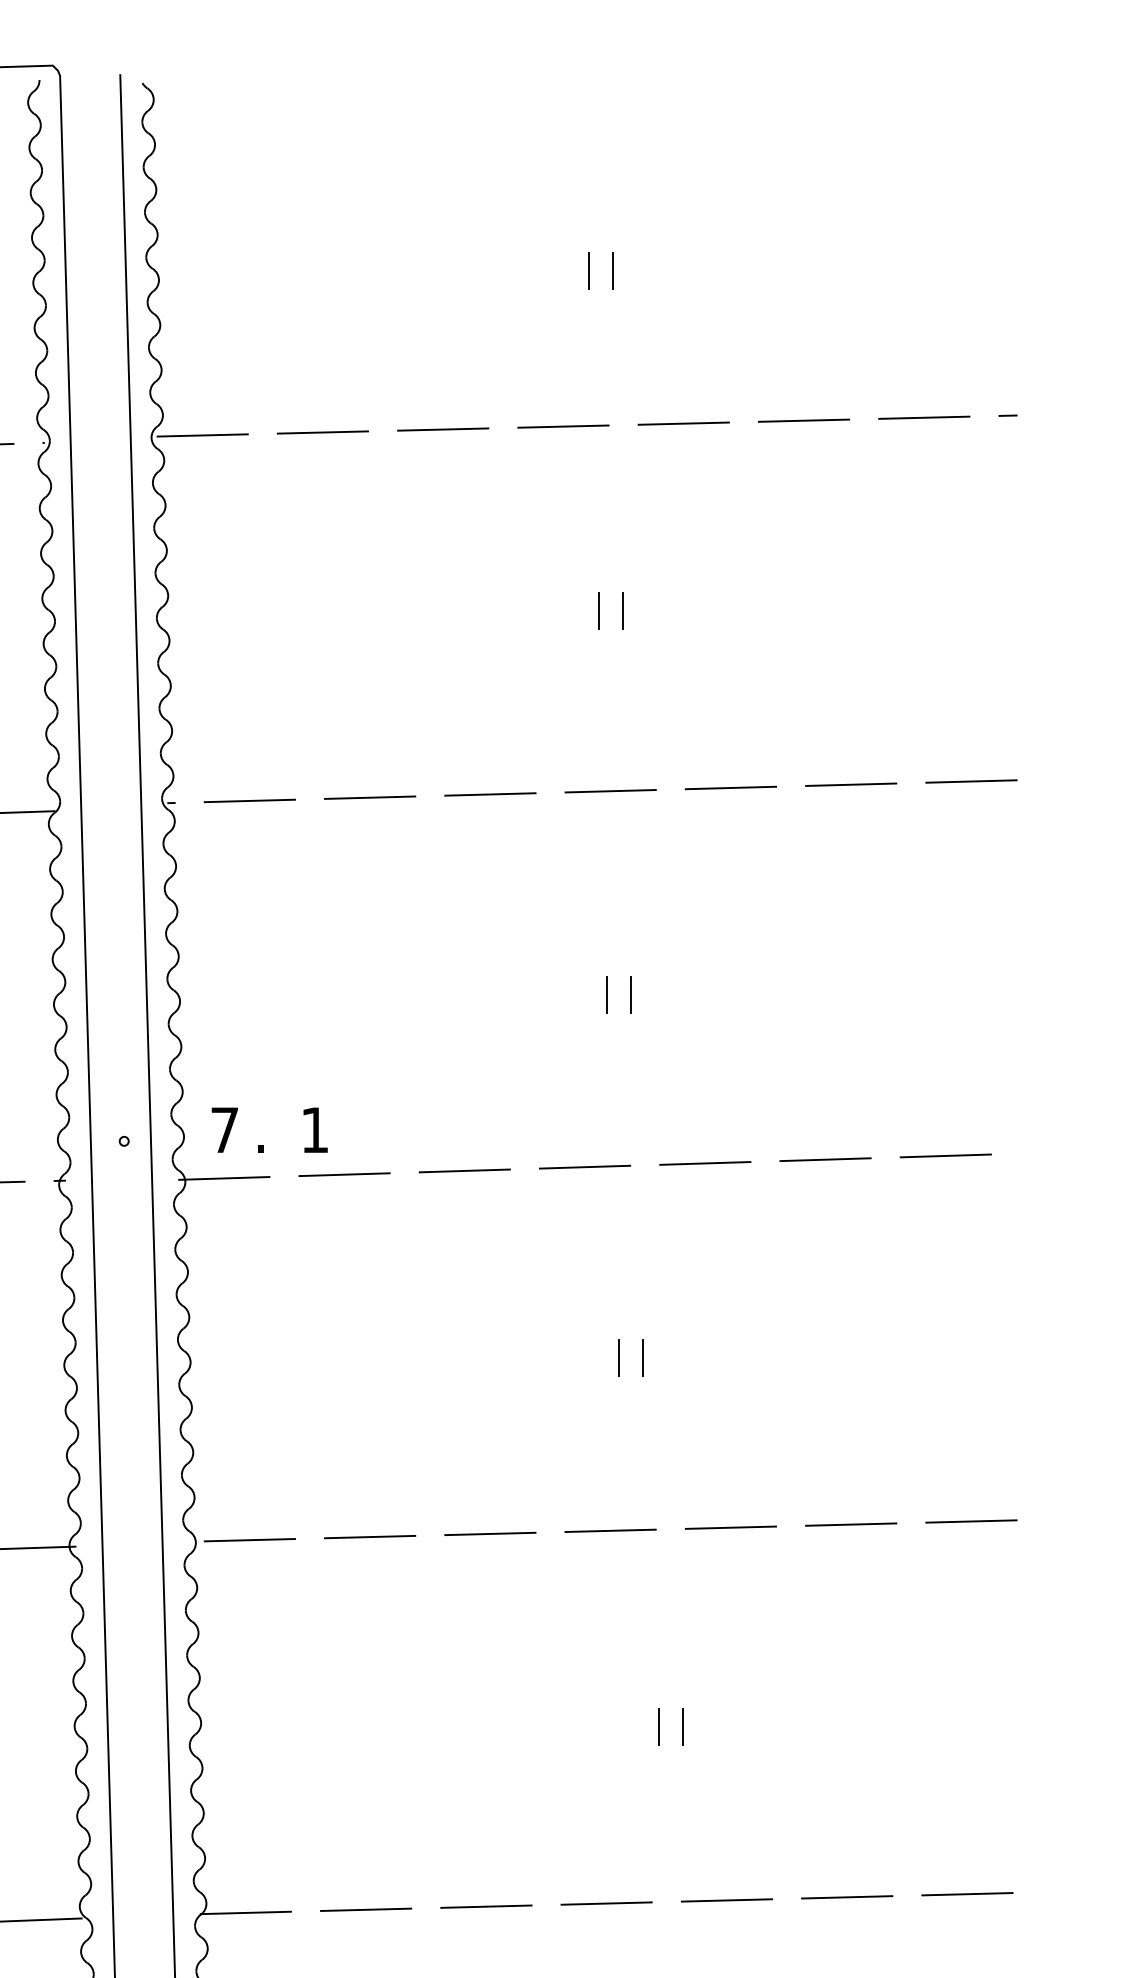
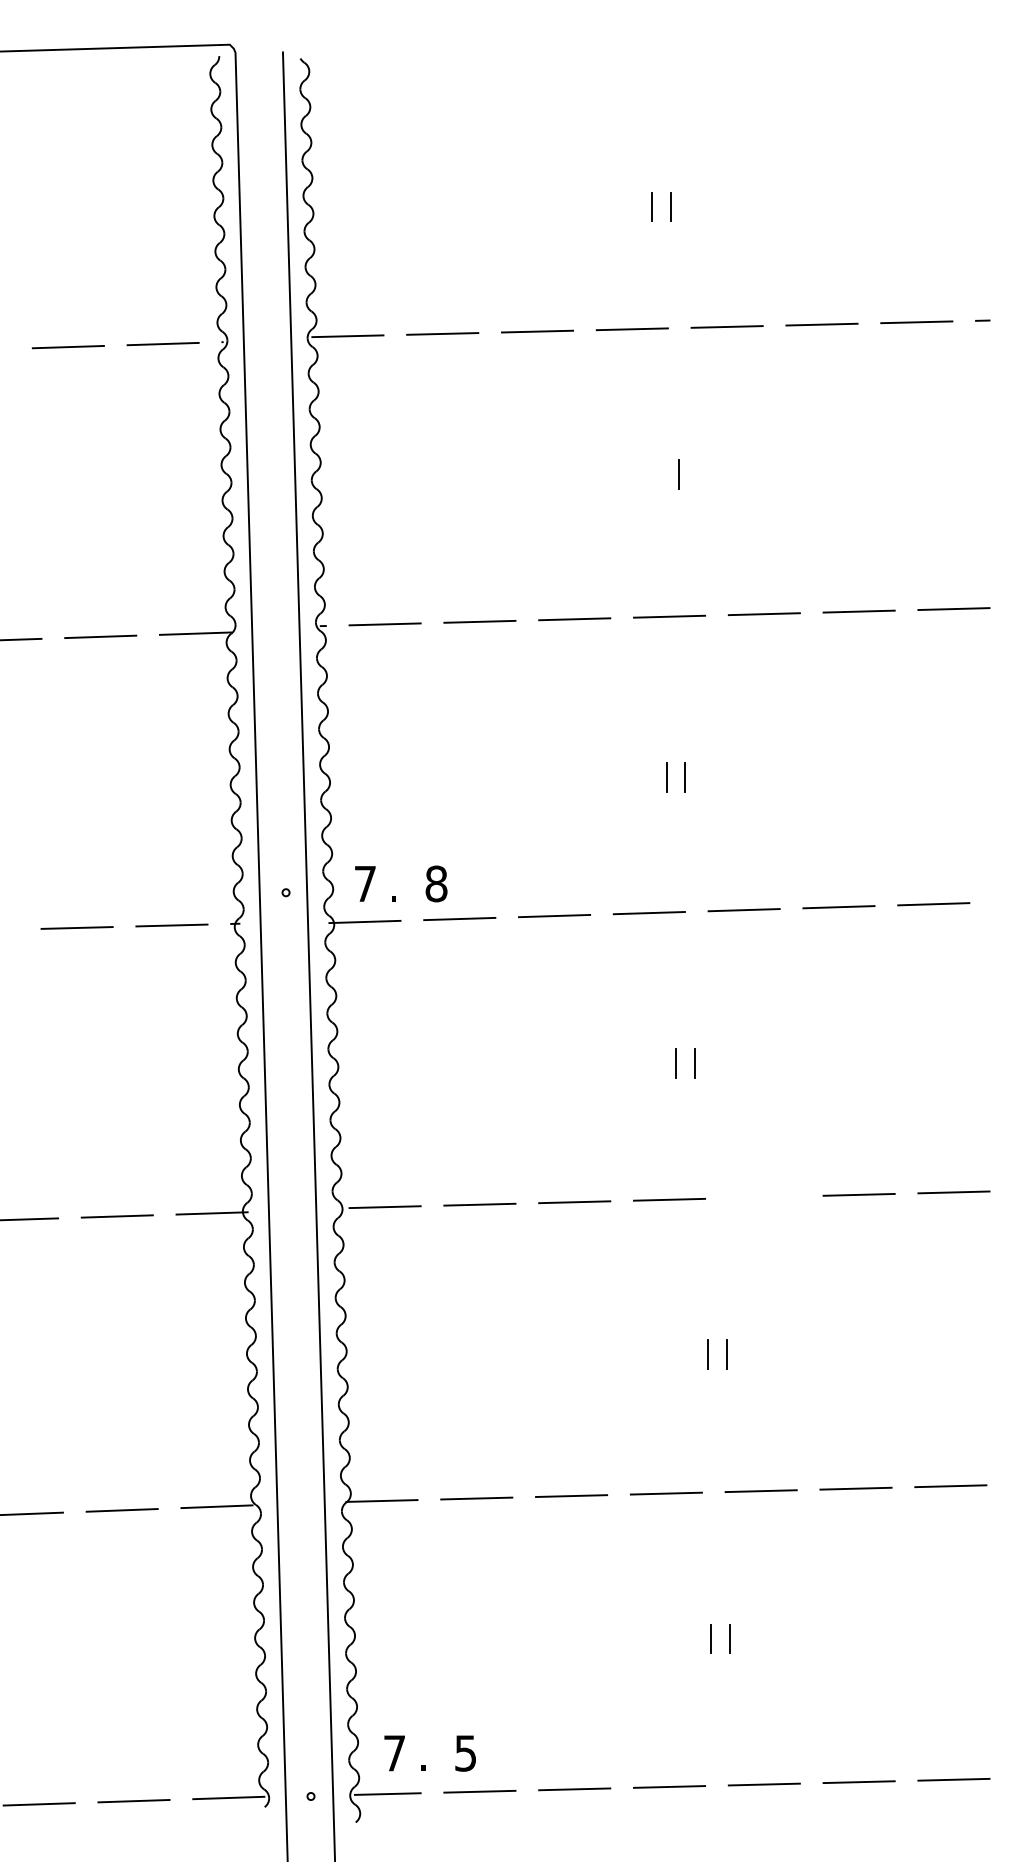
line: (599, 610) -> (660, 474), removed
text: (315, 1129) -> (436, 883), 1 -> 8
line: (729, 1527) -> (763, 1197), removed

